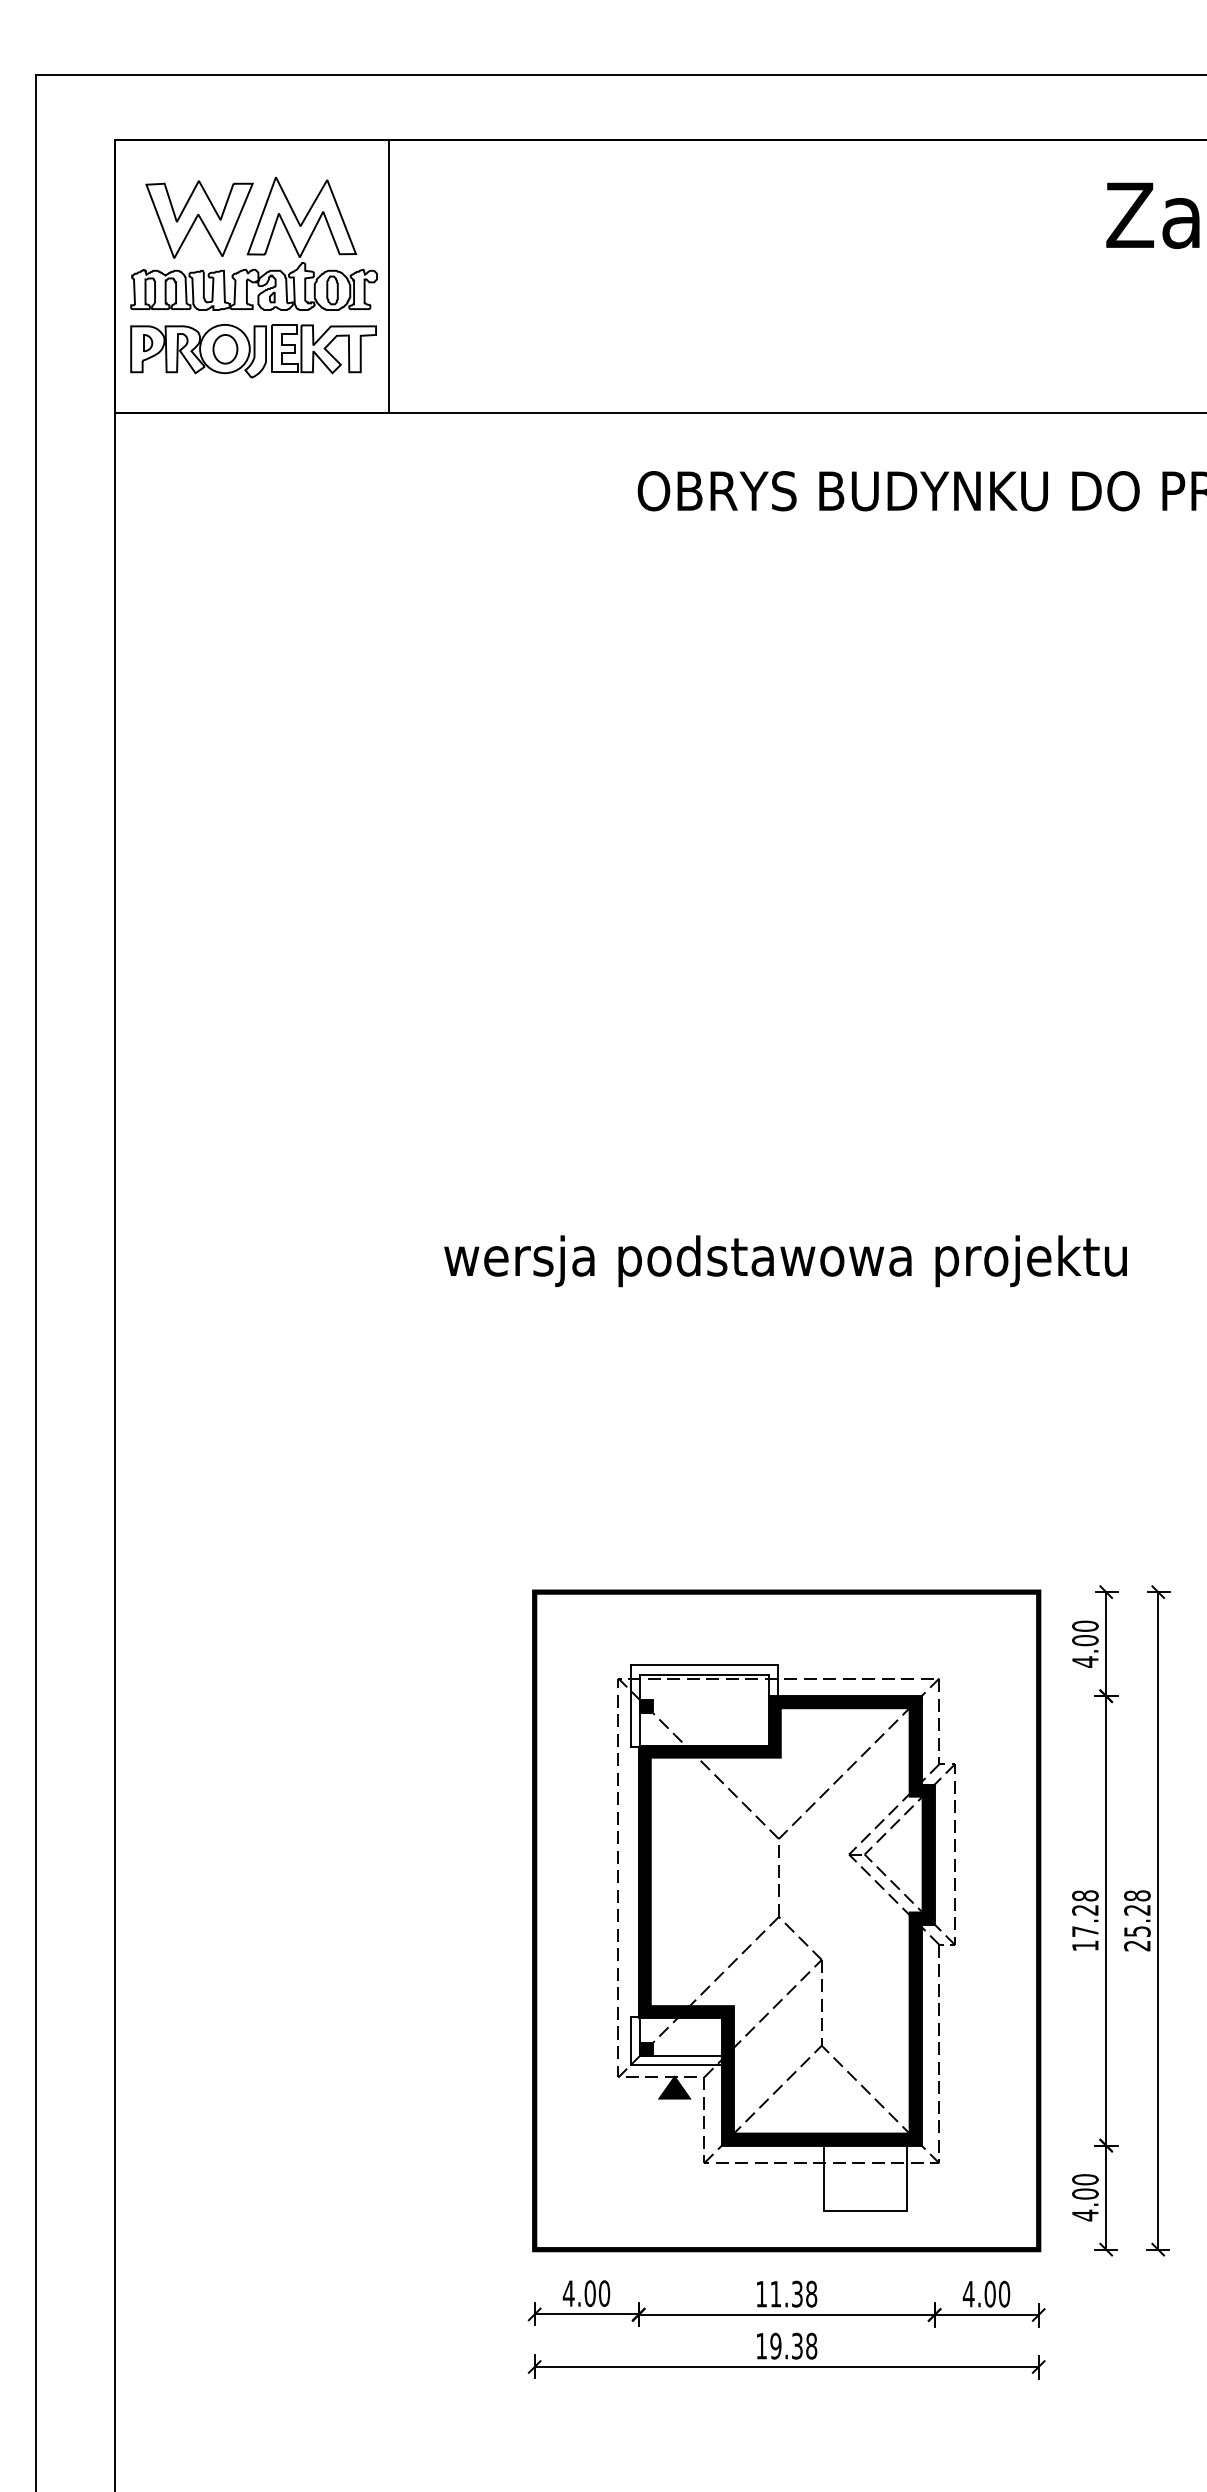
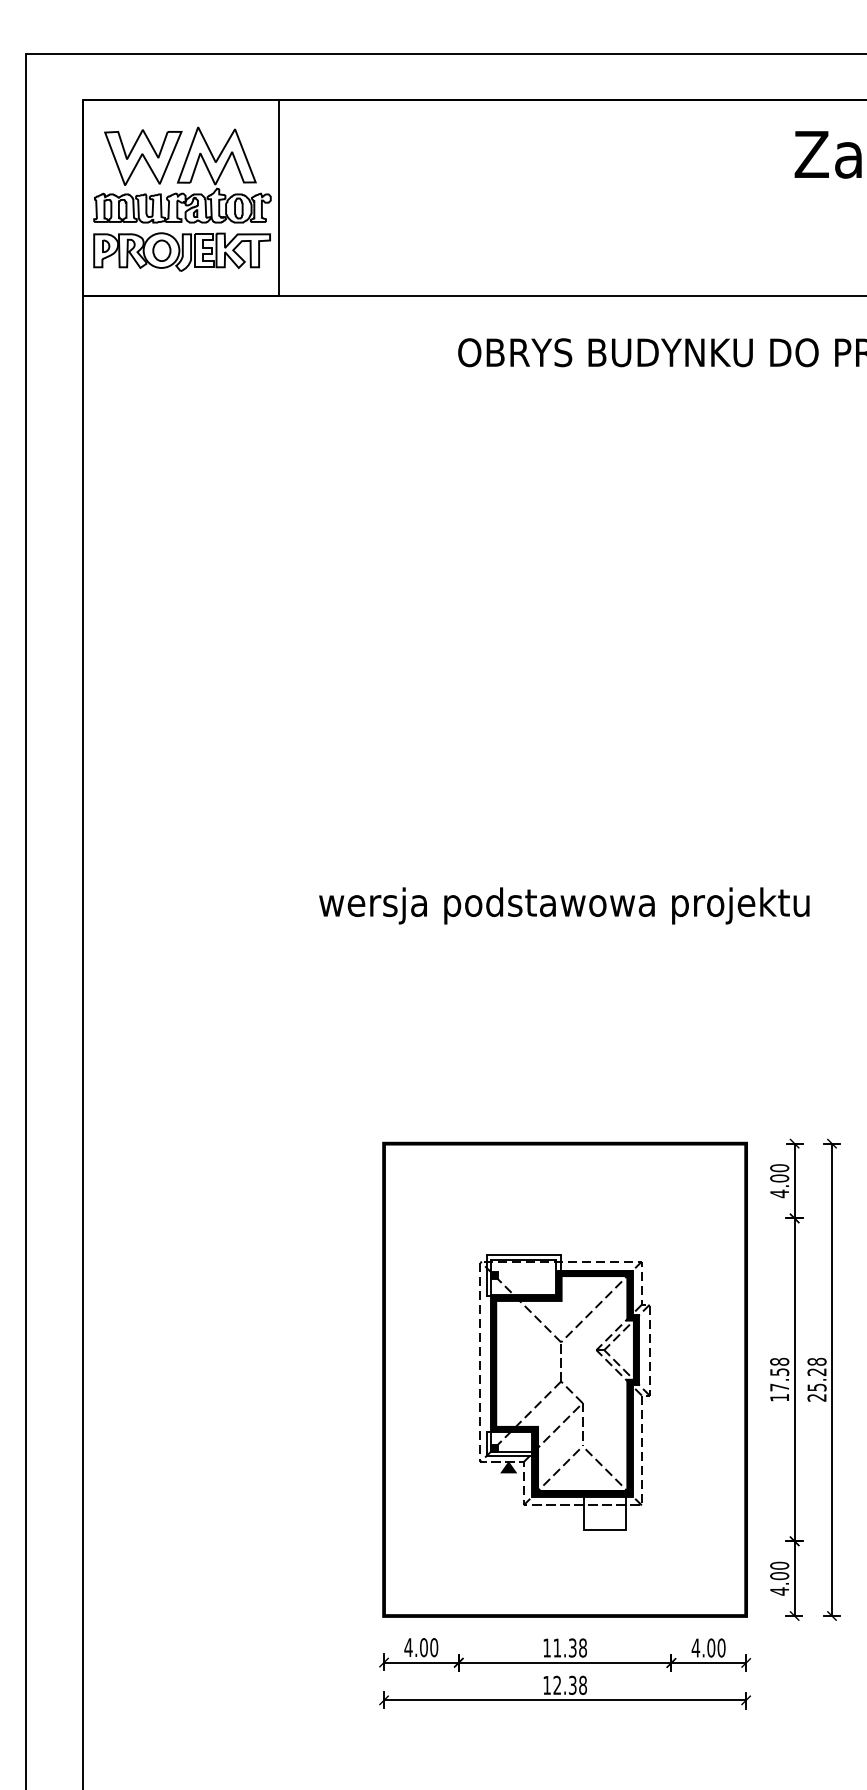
text: (1085, 1910) -> (779, 1372), 17.28 -> 17.58
part: (786, 1937) -> (564, 1391), size x0.7
text: (775, 2345) -> (557, 1684), 19.38 -> 12.38

